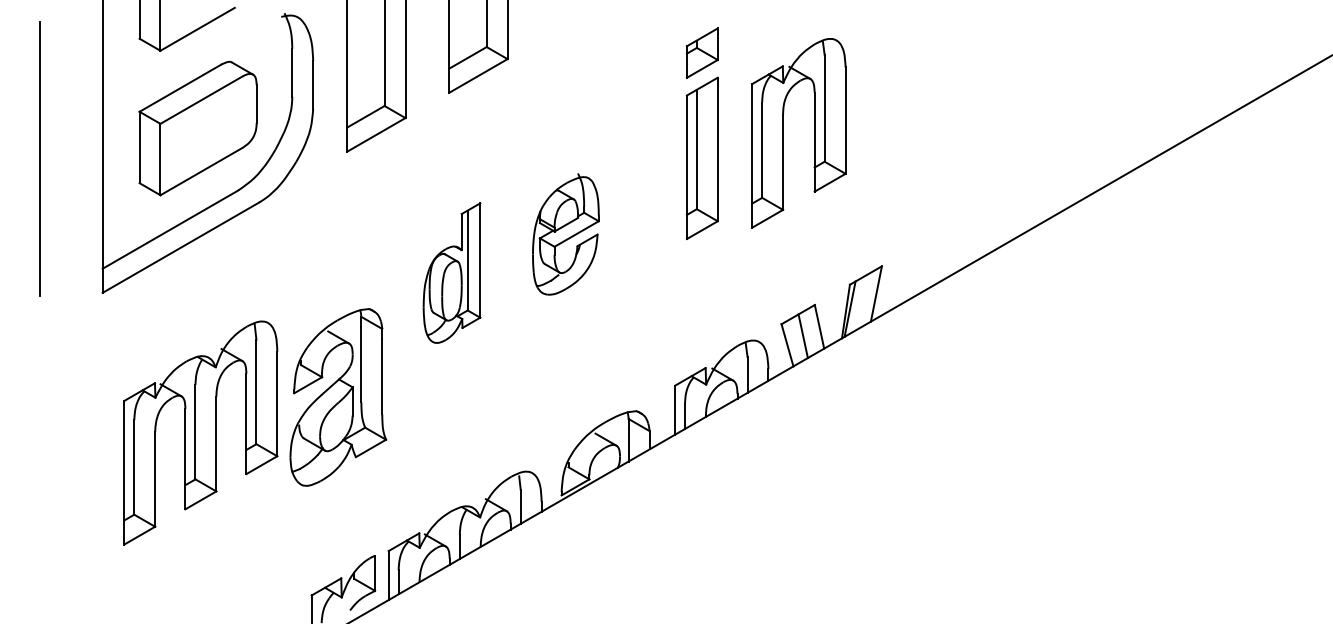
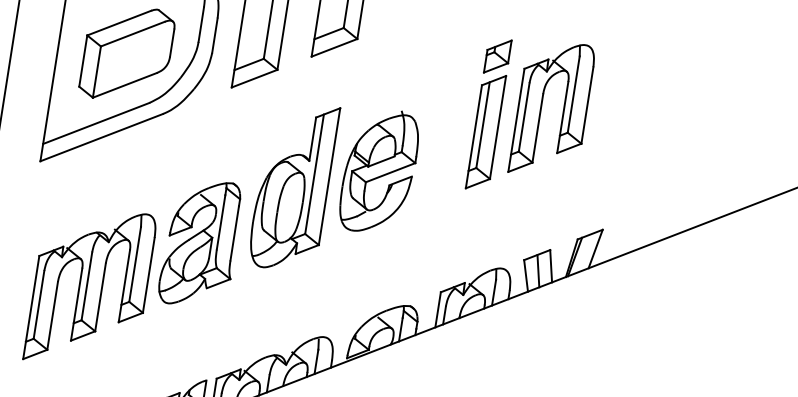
part: (783, 133) -> (541, 107), moved
part: (565, 234) -> (379, 171), size x1.43
part: (451, 272) -> (293, 185), size x1.67
part: (338, 397) -> (200, 243), moved
part: (200, 432) -> (90, 287), moved

